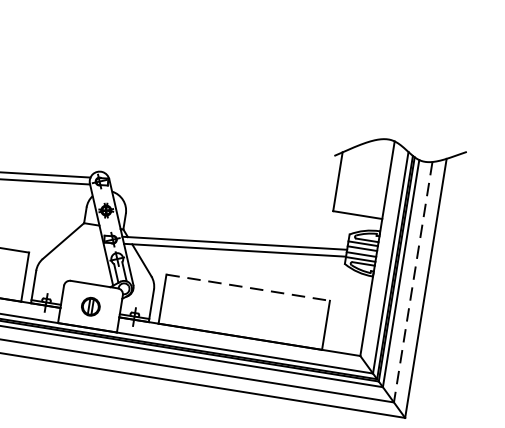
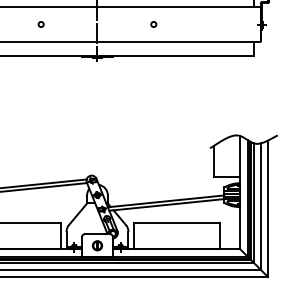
line: (412, 283) -> (260, 207), dashed -> solid
line: (249, 288) -> (177, 223), dashed -> solid

